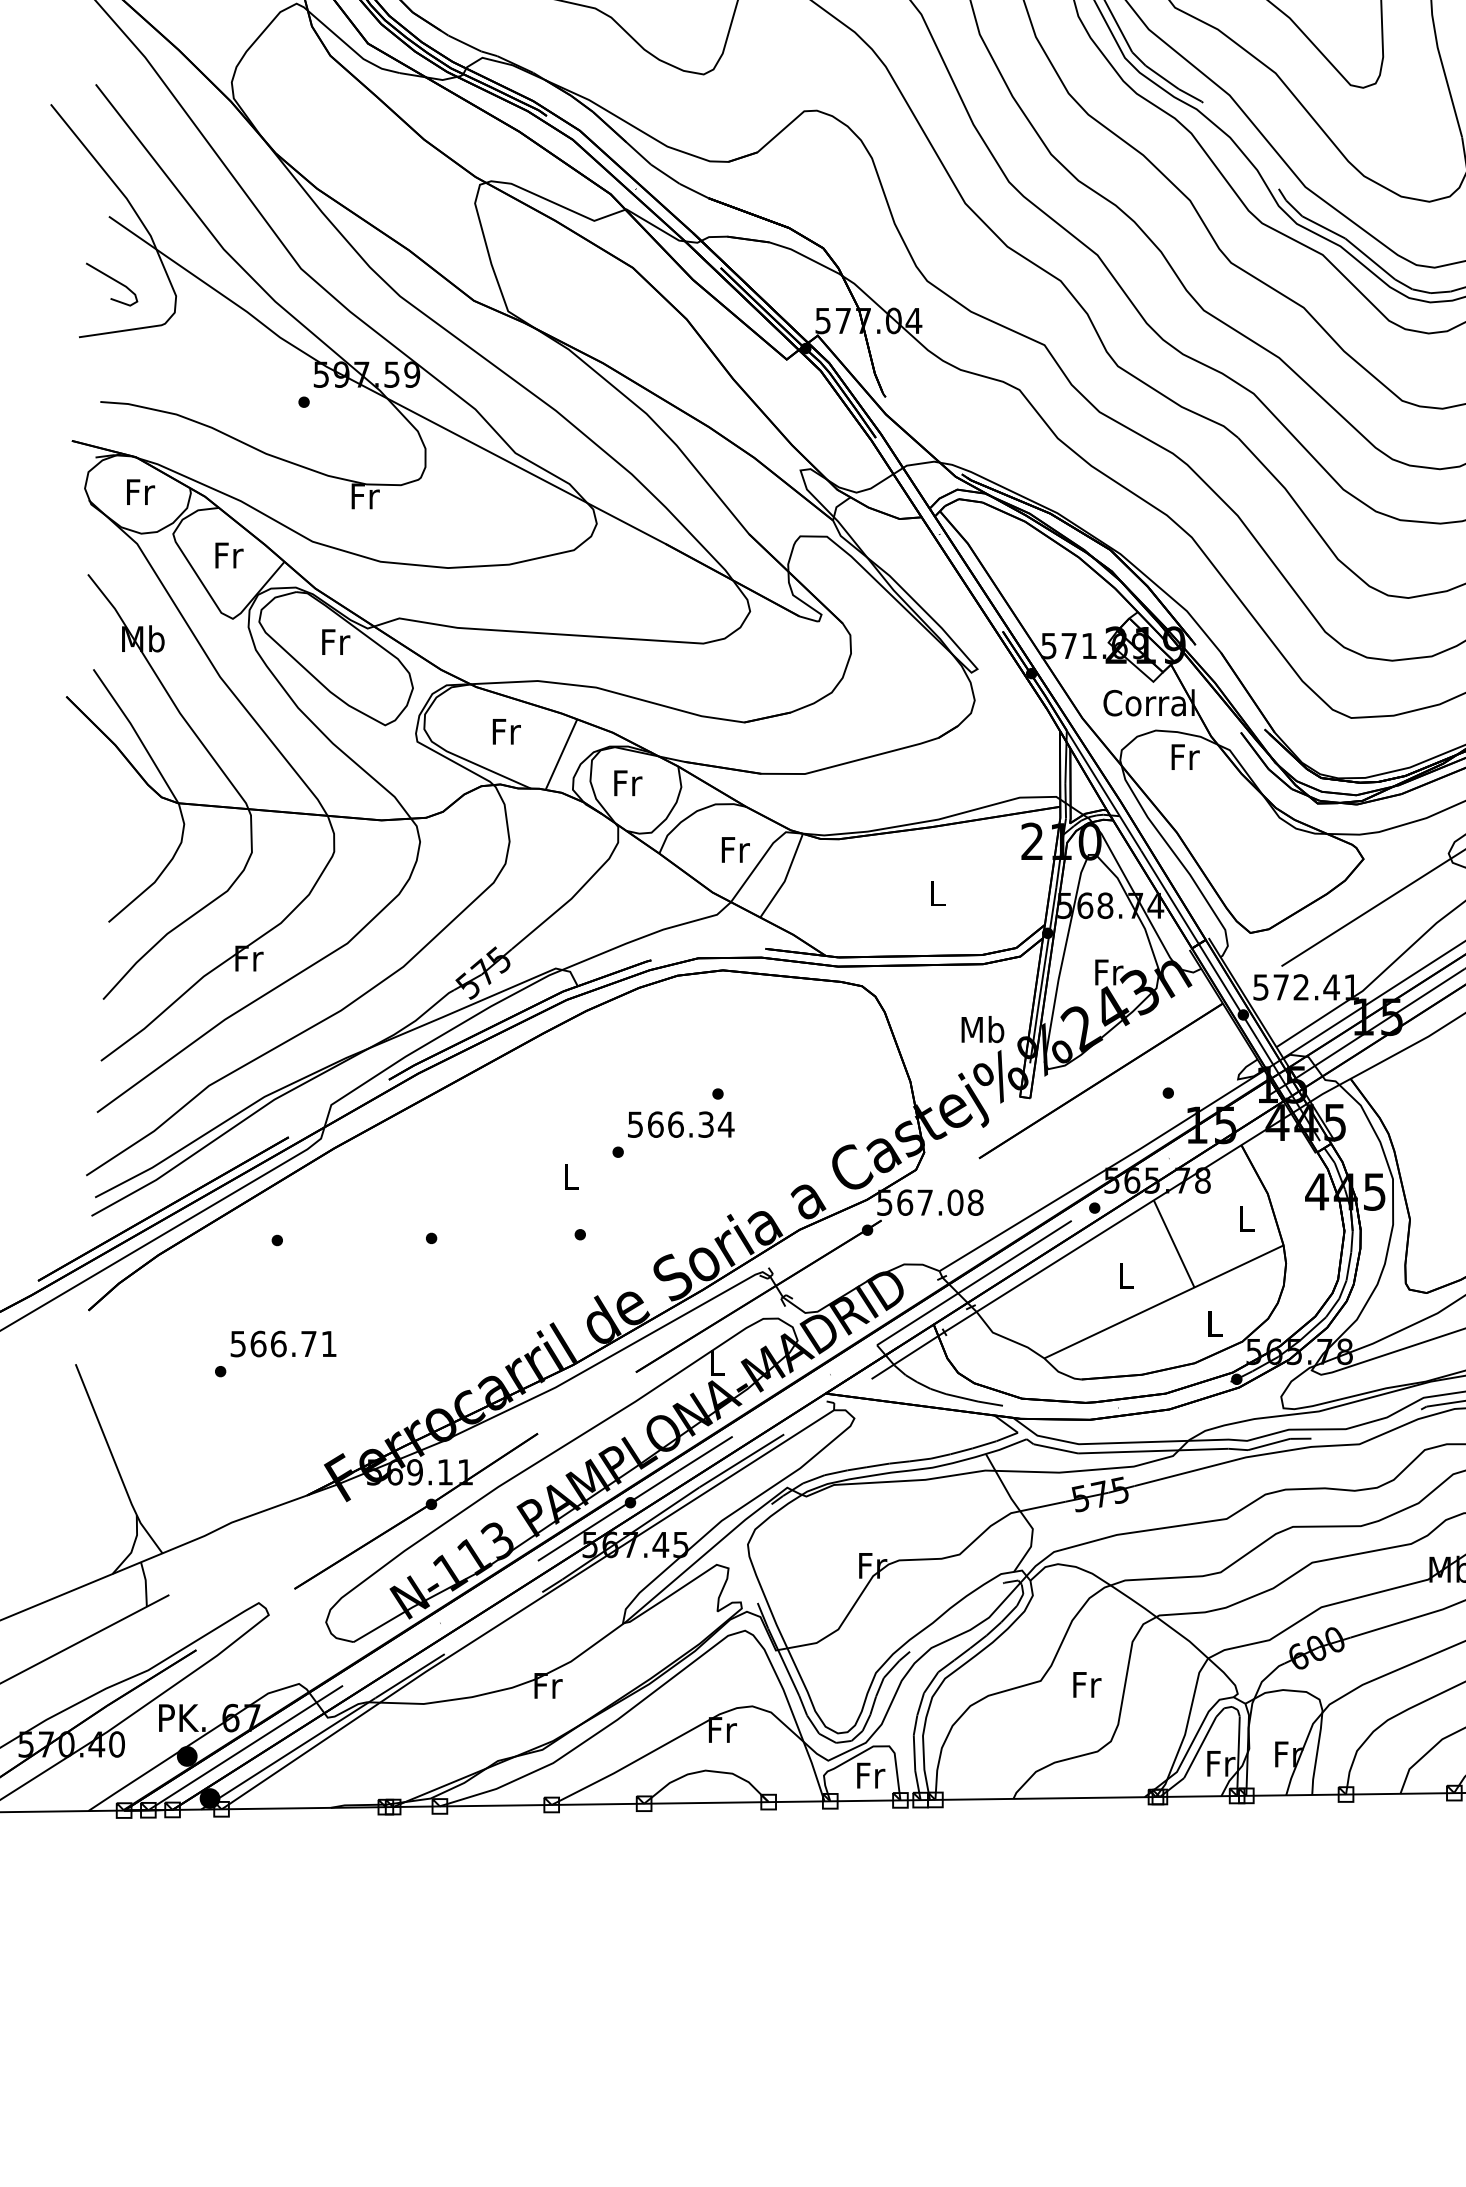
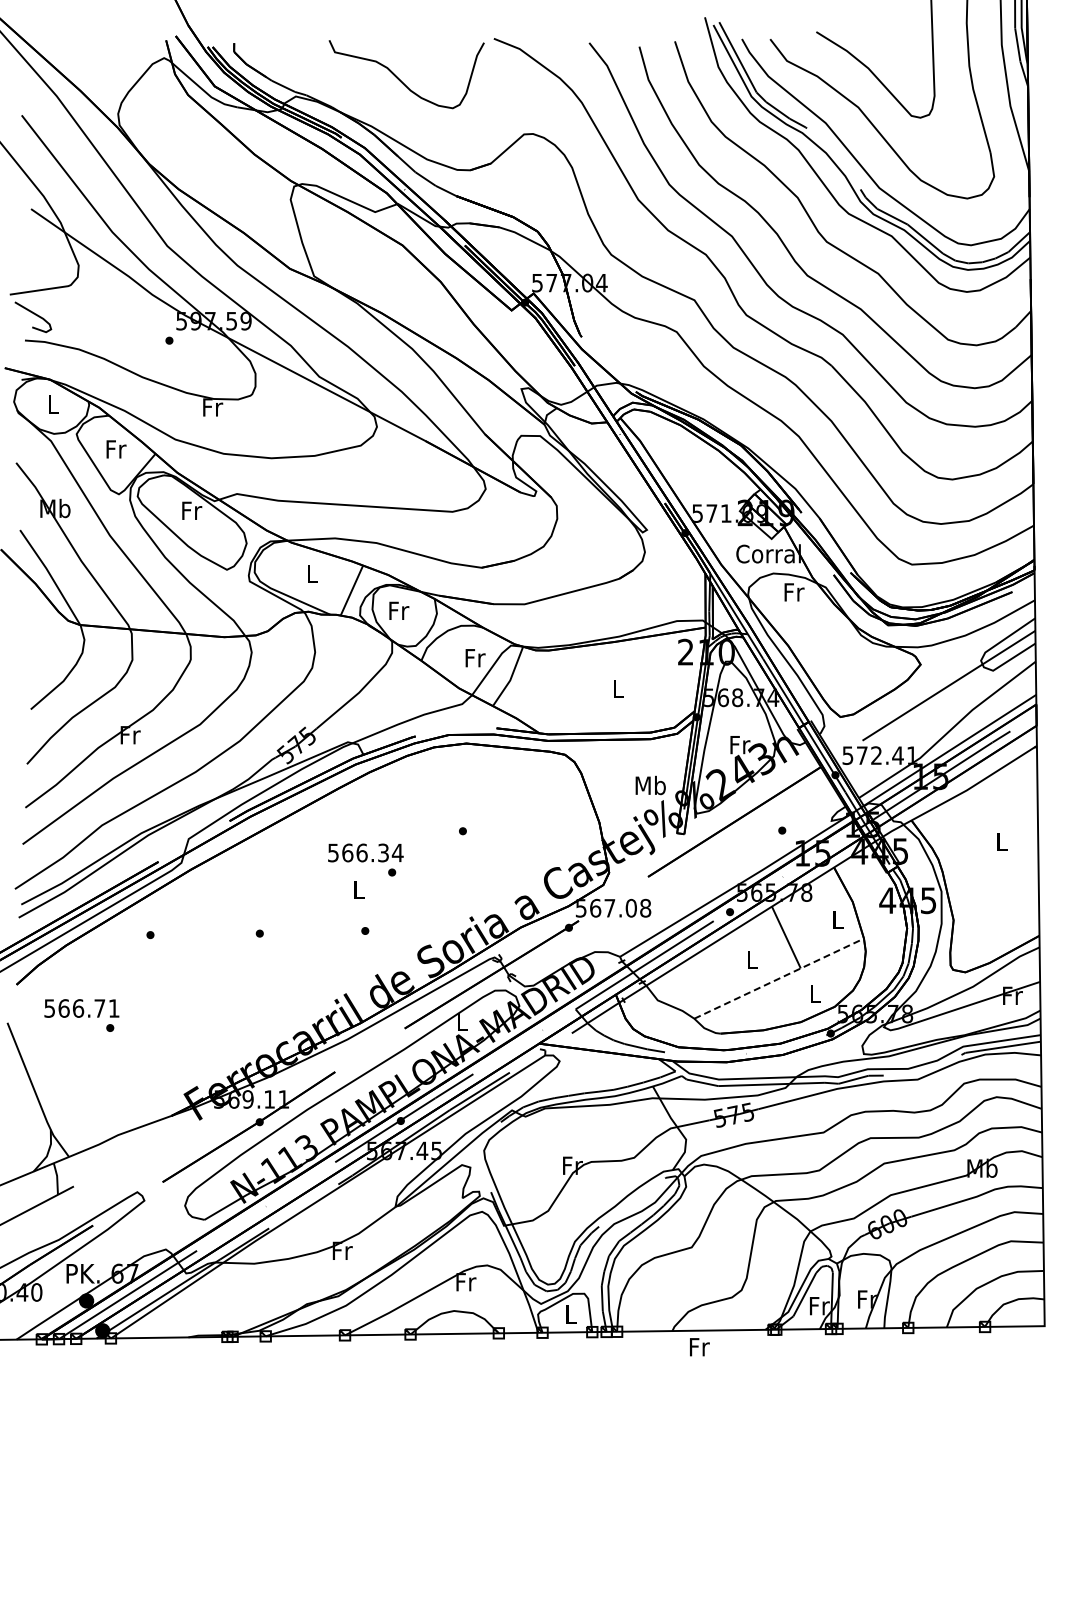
curve: (115, 282) -> (35, 315), moved
text: (140, 492) -> (53, 404), Fr -> L
text: (507, 731) -> (313, 574), Fr -> L
text: (680, 1124) -> (365, 852), moved
line: (1164, 1301) -> (779, 978), solid -> dashed
text: (283, 1344) -> (81, 1008), moved
text: (1086, 1685) -> (699, 1347), moved
text: (871, 1775) -> (571, 1314), Fr -> L

